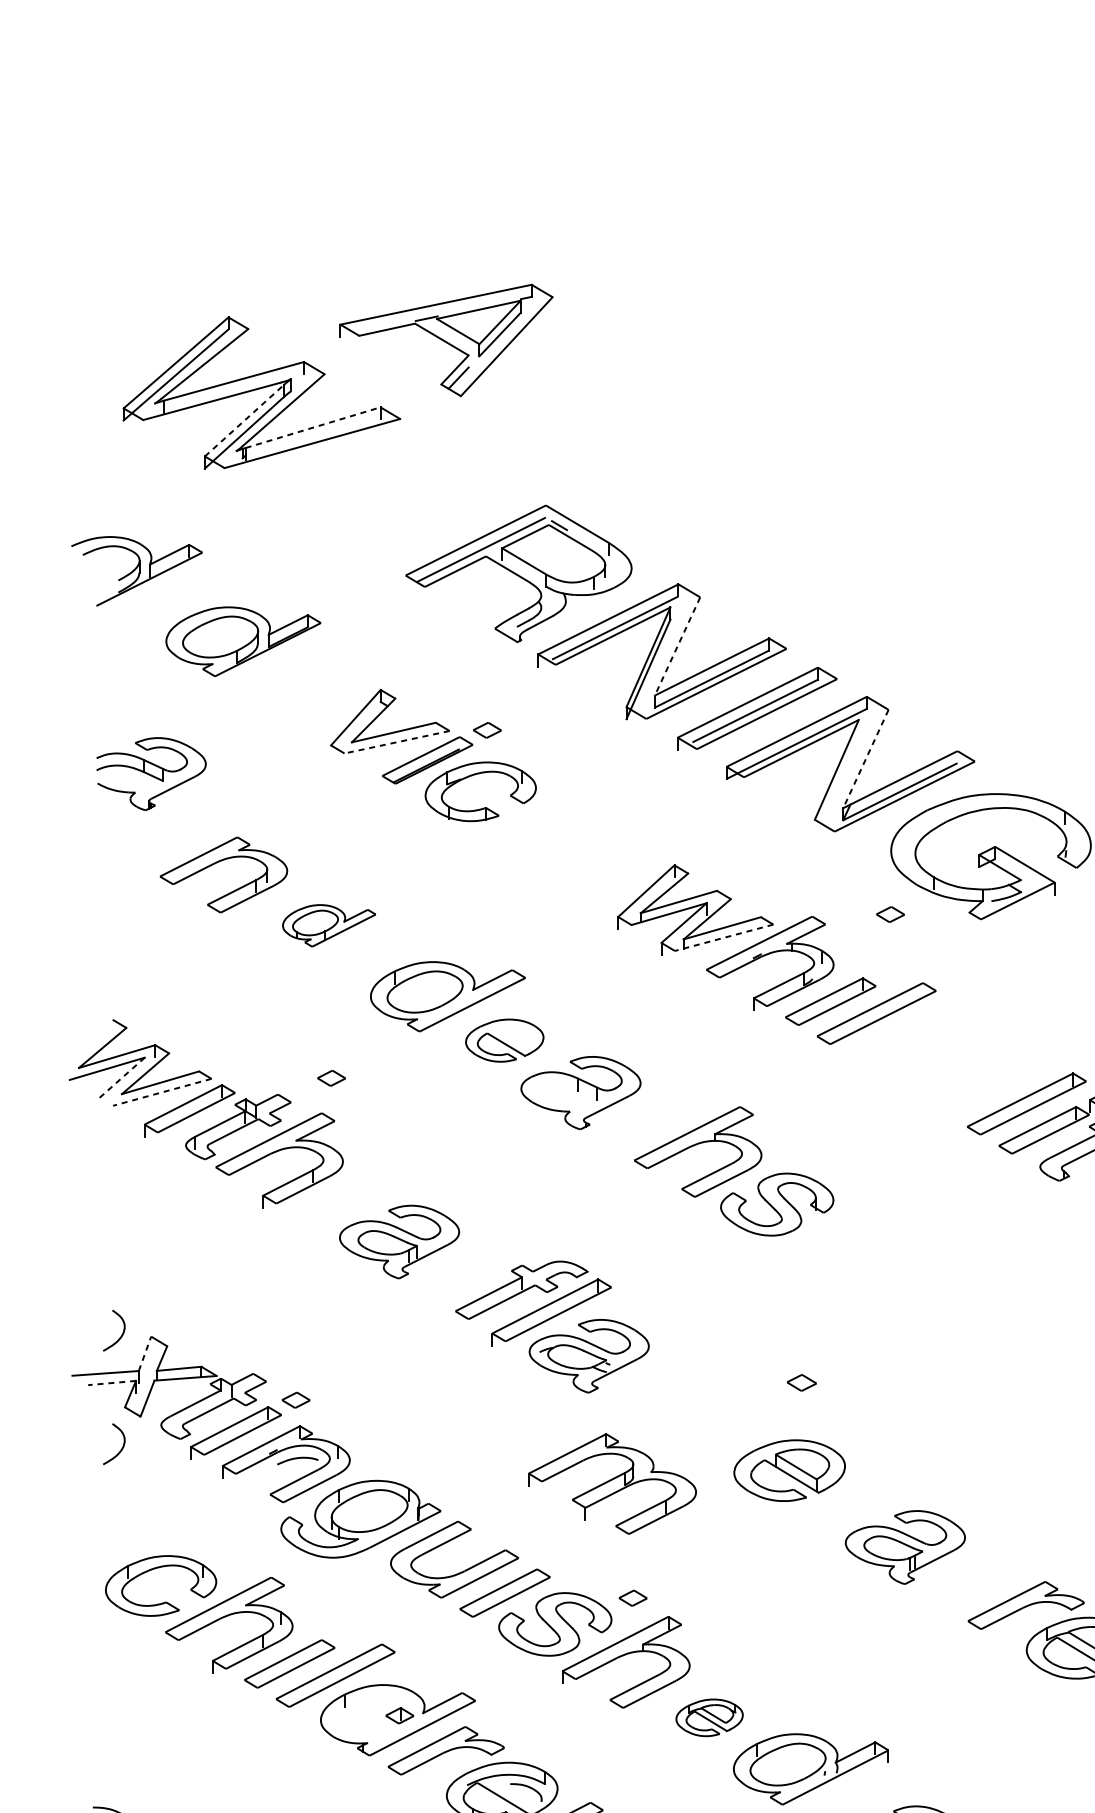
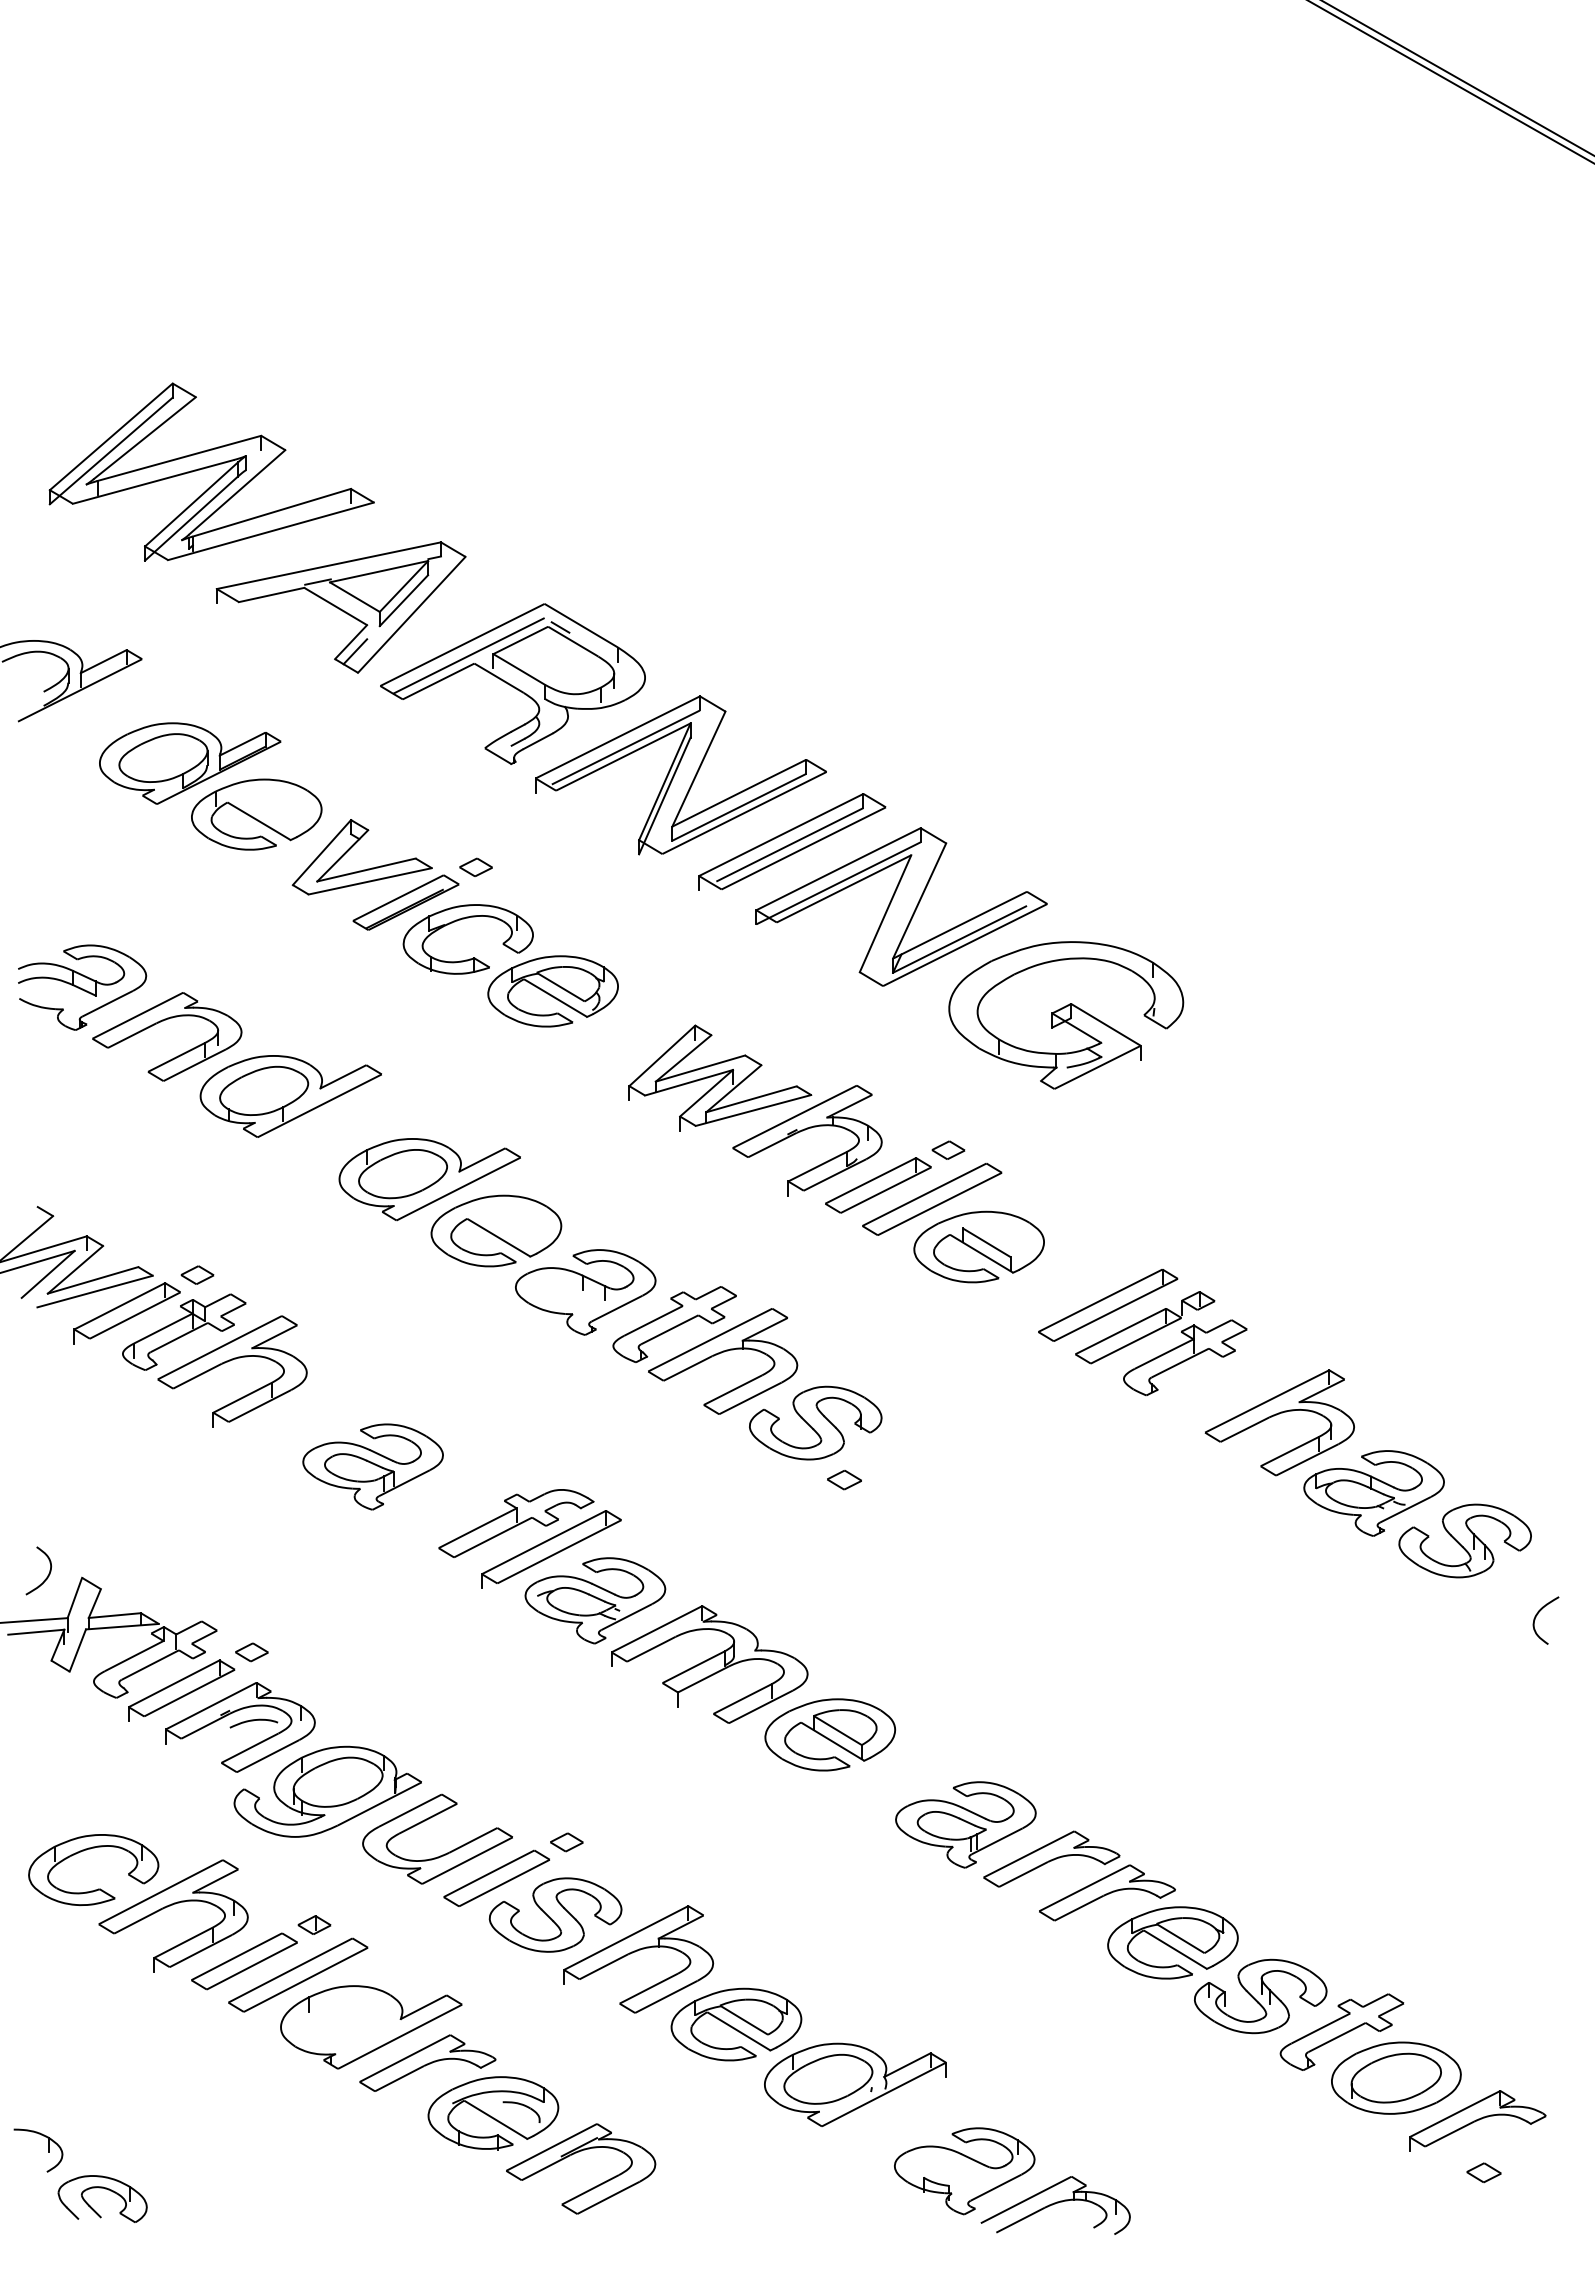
part: (445, 340) -> (340, 607), moved
line: (244, 420) -> (191, 504), dashed -> solid
line: (312, 427) -> (271, 512), dashed -> solid
line: (677, 646) -> (698, 769), dashed -> solid
part: (300, 685) -> (256, 814), added
line: (397, 742) -> (370, 881), dashed -> solid
line: (865, 759) -> (919, 901), dashed -> solid
part: (151, 773) -> (82, 987), moved
part: (552, 836) -> (552, 991), added
part: (890, 913) -> (948, 1149), moved
part: (329, 925) -> (290, 1096), size x1.67
line: (724, 937) -> (753, 1110), dashed -> solid
part: (504, 1040) -> (496, 1230), size x1.43
part: (916, 1053) -> (978, 1246), added
line: (122, 1077) -> (48, 1274), dashed -> solid
part: (331, 1077) -> (197, 1274), moved
line: (162, 1092) -> (95, 1291), dashed -> solid
part: (656, 1120) -> (674, 1324), added
line: (145, 1353) -> (75, 1597), dashed -> solid
line: (111, 1383) -> (35, 1632), dashed -> solid
part: (801, 1383) -> (844, 1480), moved
curve: (121, 1448) -> (47, 1708), removed
part: (612, 1483) -> (709, 1664), moved
part: (978, 1576) -> (1051, 1858), added
part: (632, 1598) -> (566, 1842), moved
part: (399, 1715) -> (314, 1924), moved
part: (709, 1717) -> (736, 2024), size x1.67

